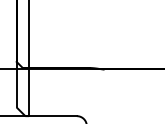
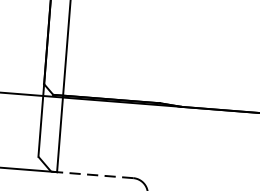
line: (53, 116) -> (95, 175), solid -> dashed

